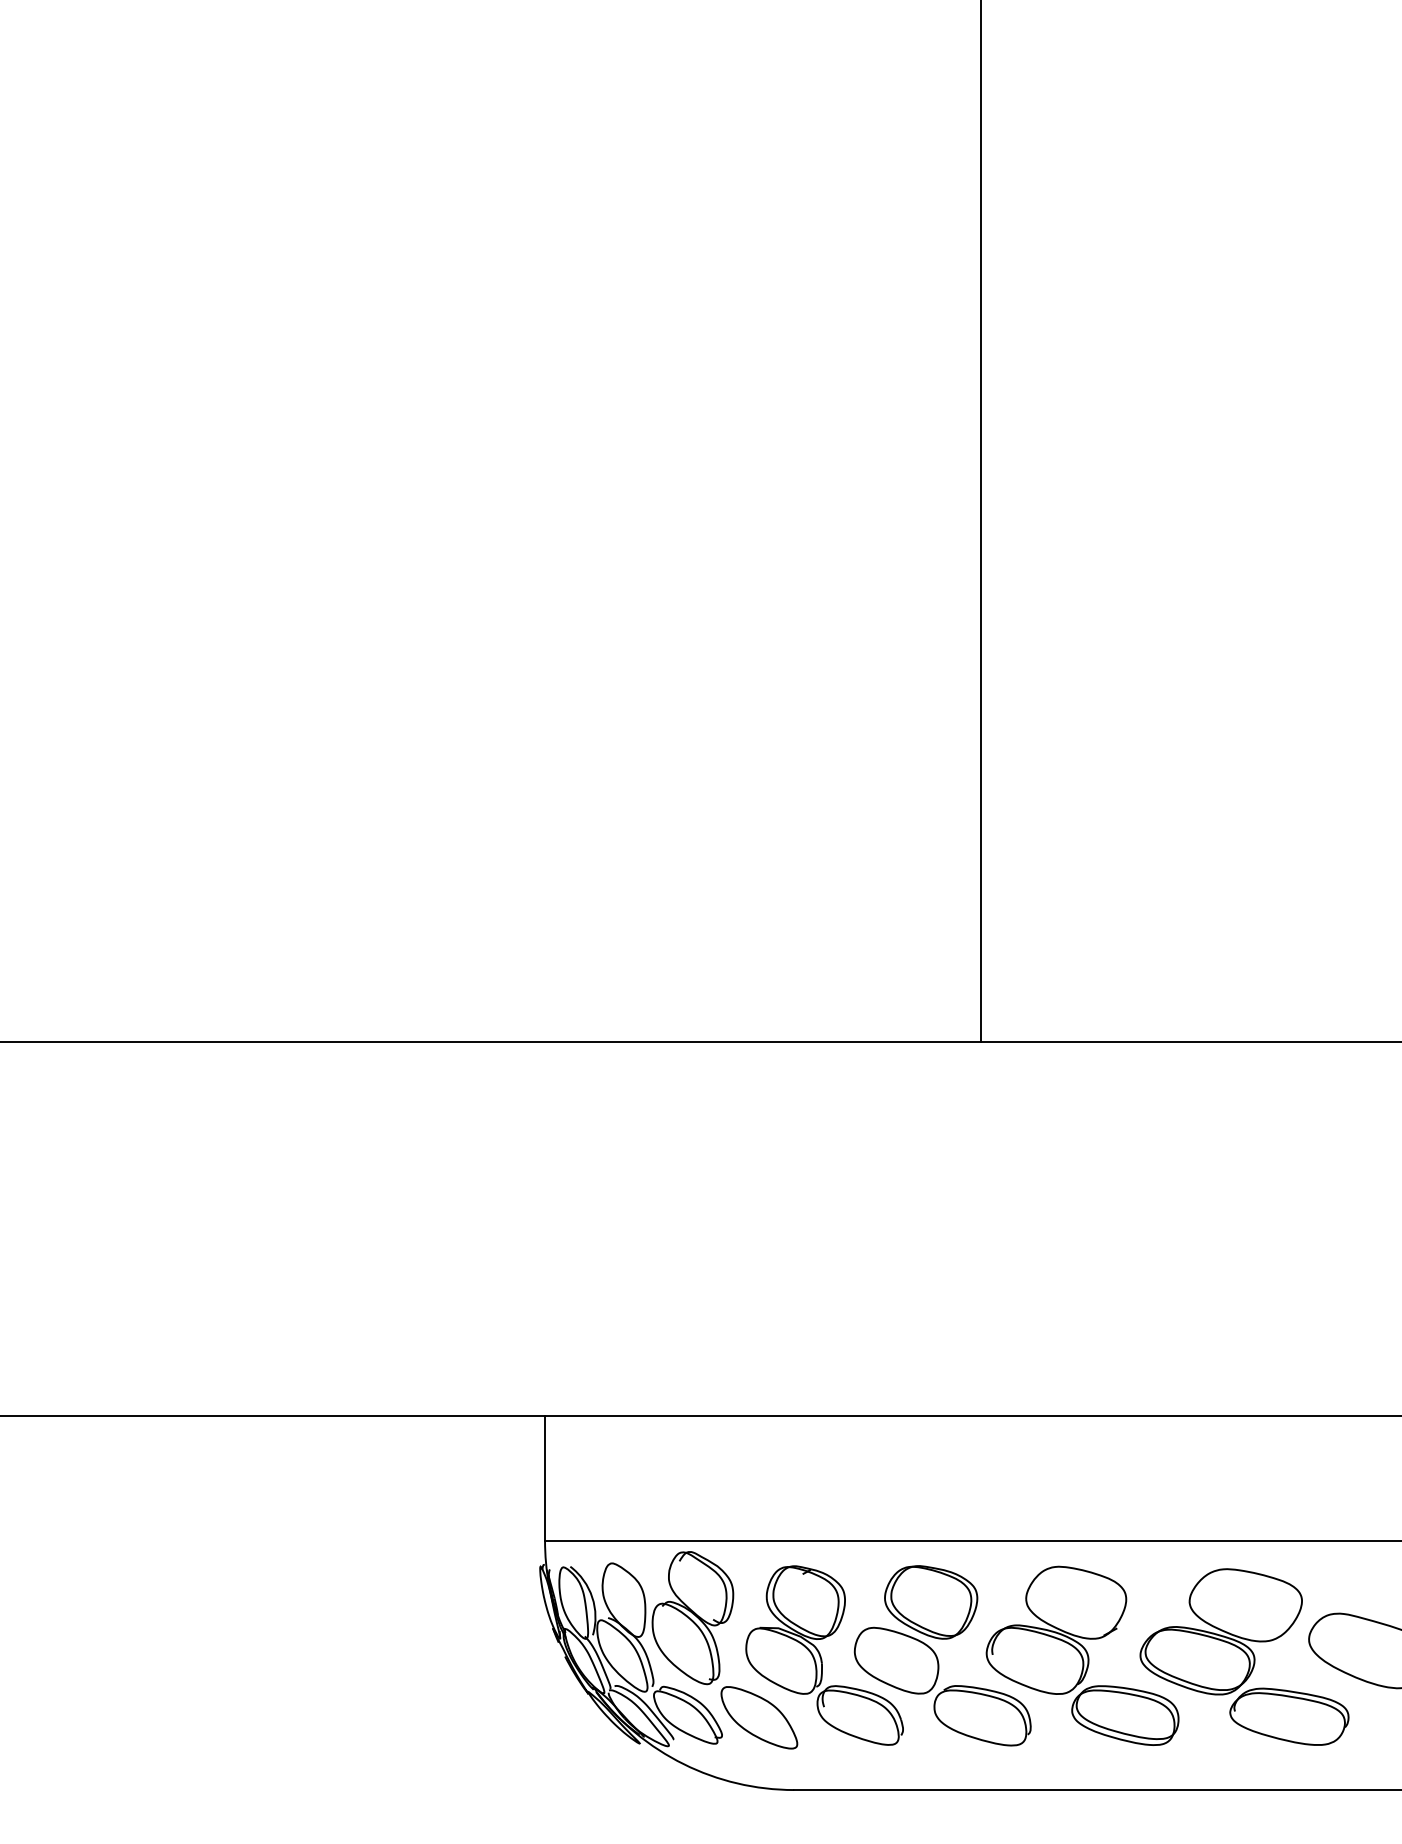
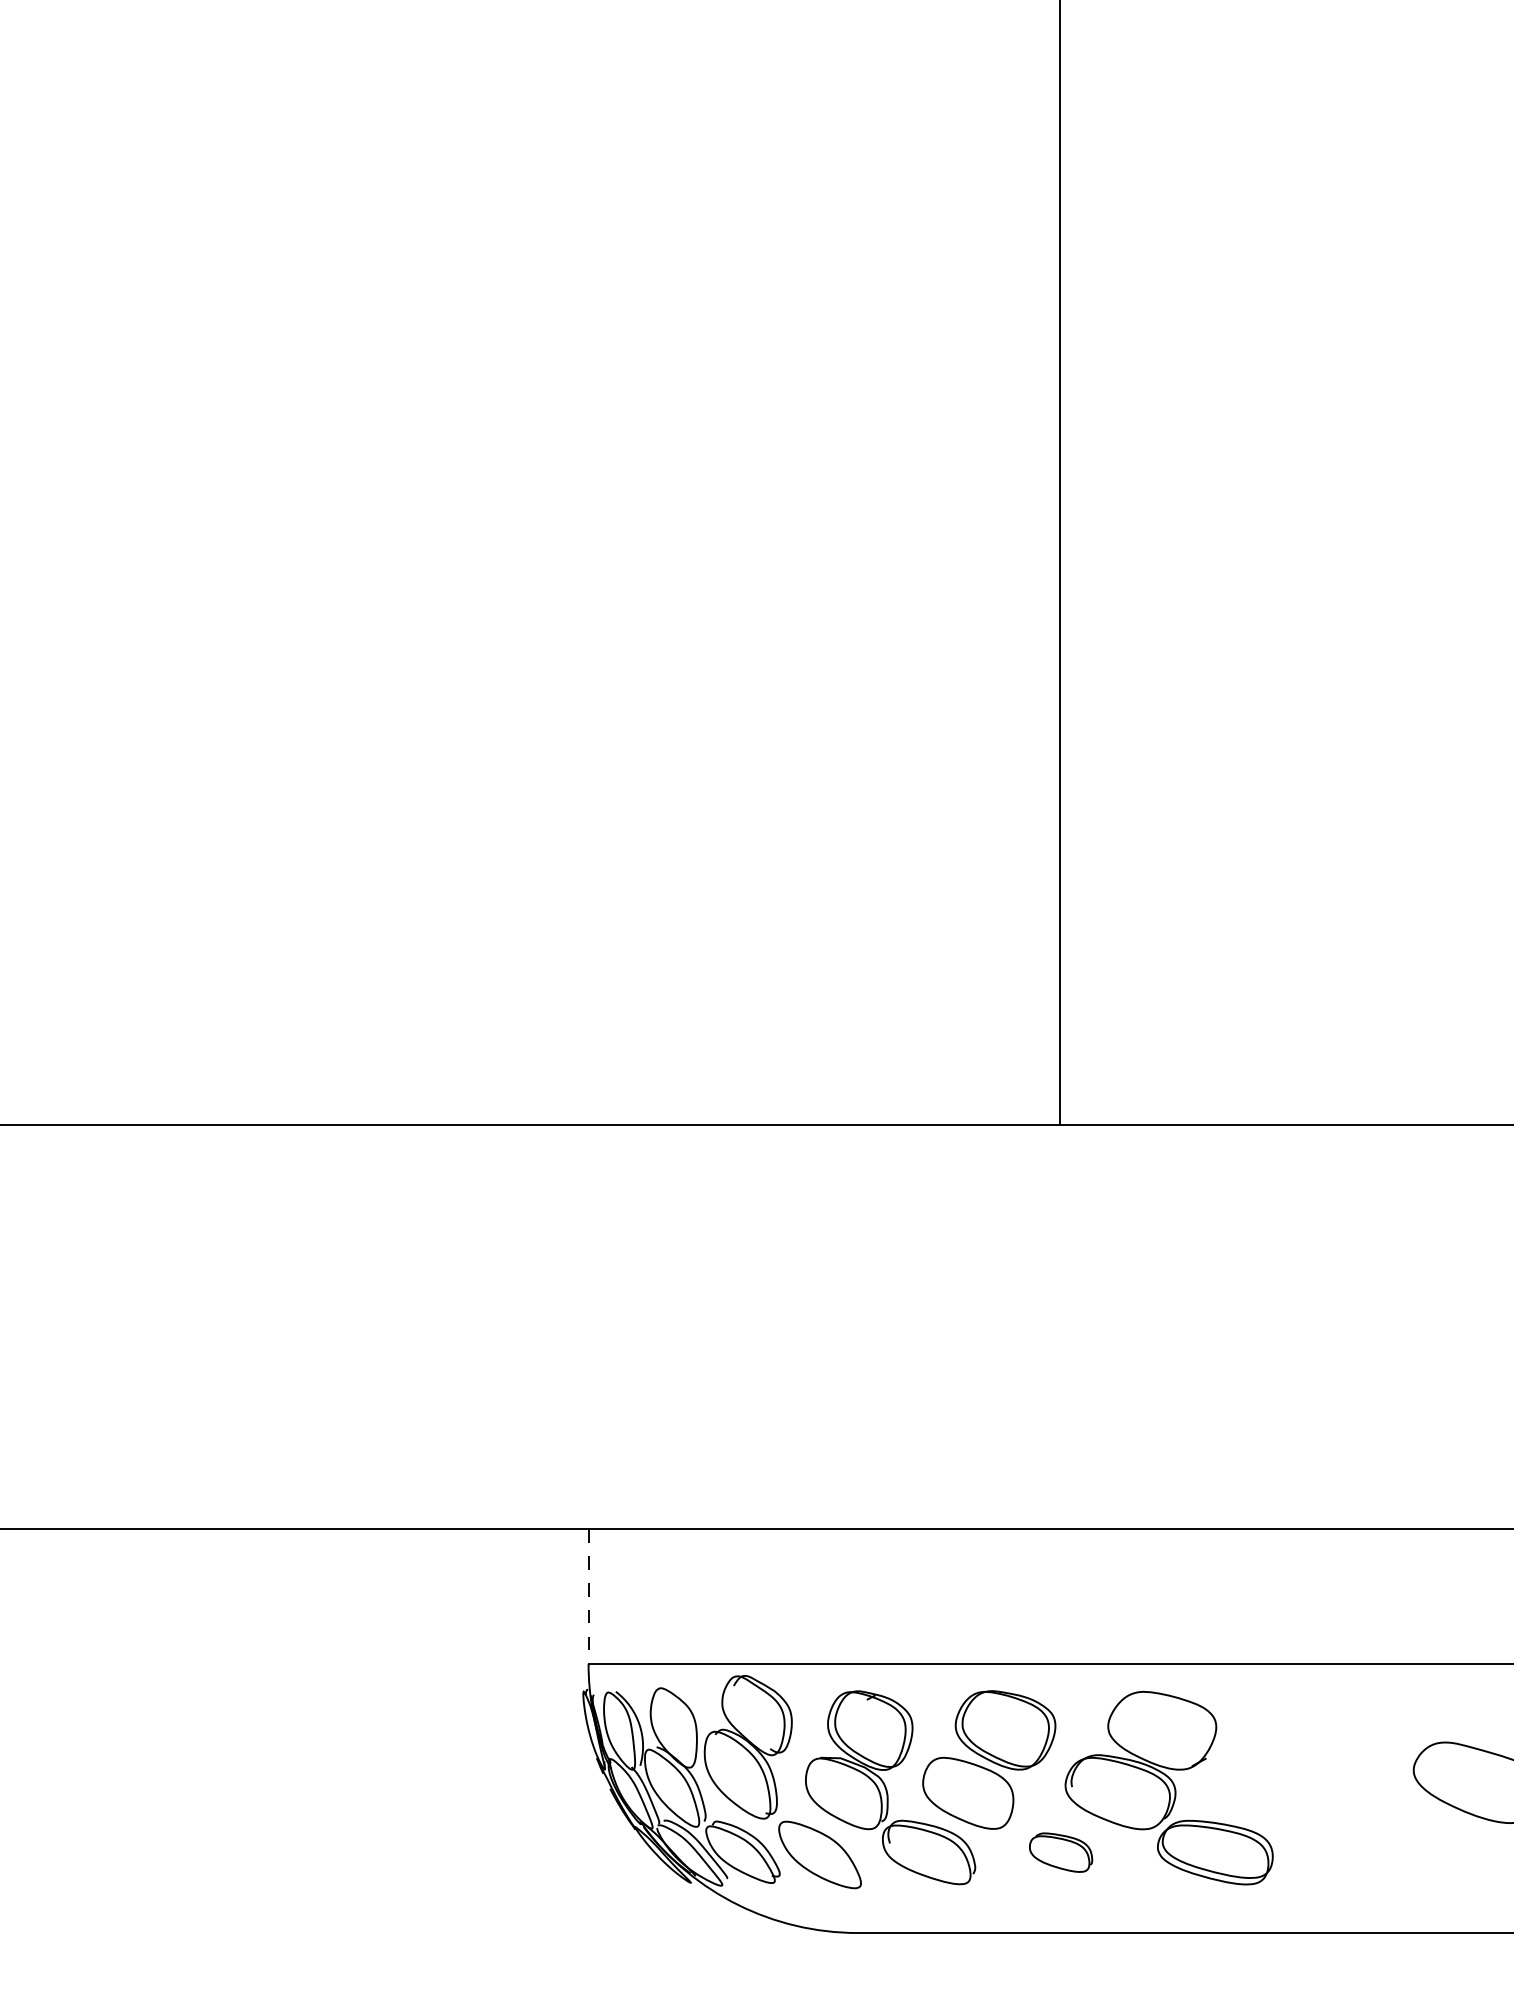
line: (544, 1479) -> (588, 1597), solid -> dashed
part: (1244, 1657) -> (1343, 1789), removed
part: (982, 1715) -> (1060, 1852), size x0.6

